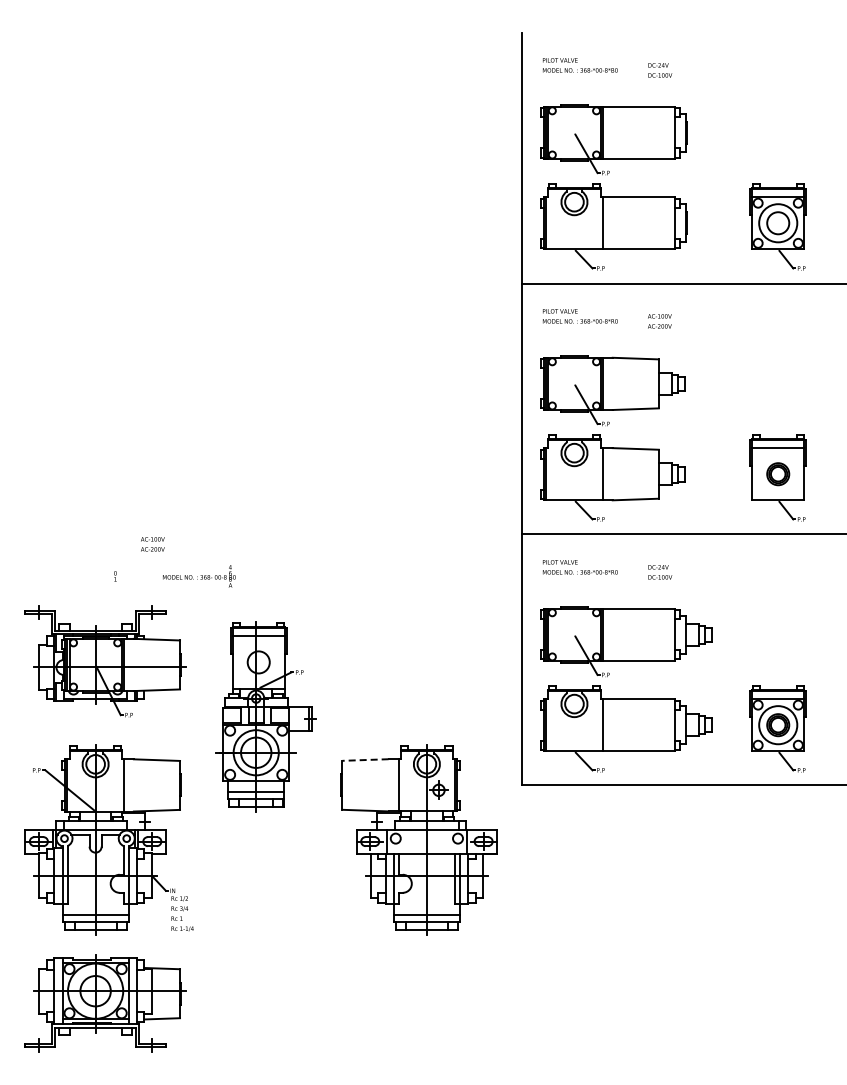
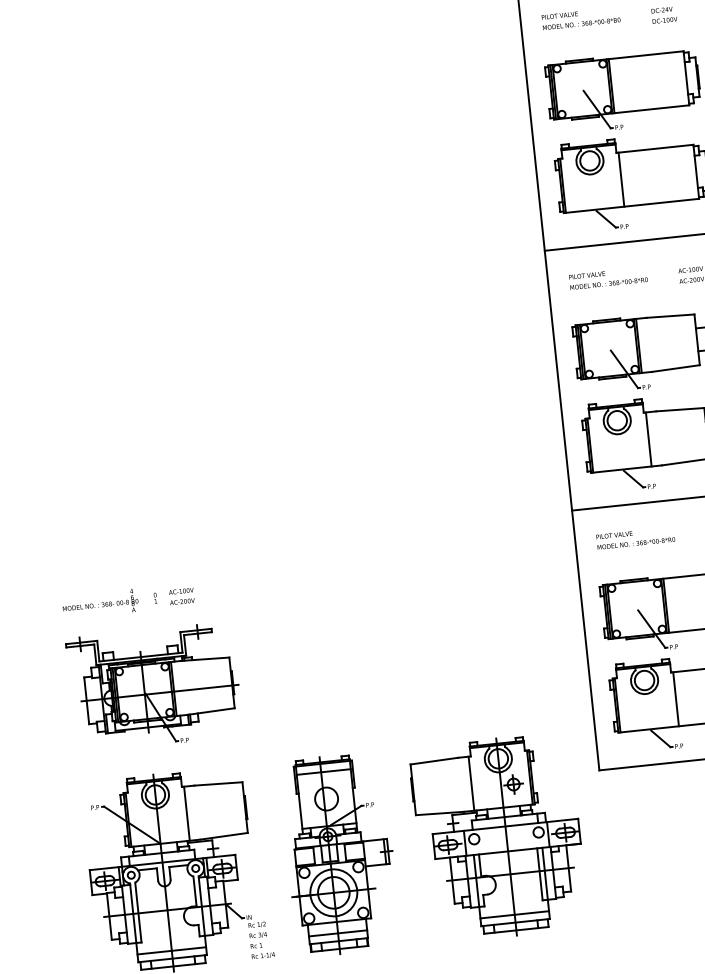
text: (152, 544) -> (181, 596), moved
text: (199, 576) -> (100, 604), moved
part: (265, 716) -> (339, 854), moved
line: (365, 760) -> (434, 761), dashed -> solid

